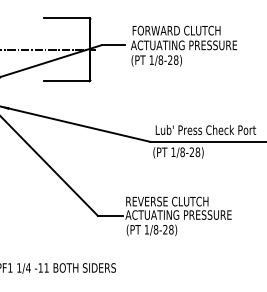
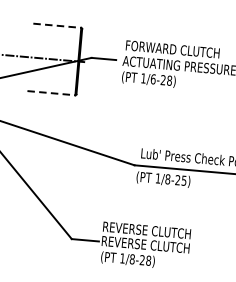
line: (66, 18) -> (56, 26), solid -> dashed
text: (160, 59) -> (152, 78), 1/8-28) -> 1/6-28)
line: (66, 81) -> (50, 93), solid -> dashed
text: (197, 151) -> (183, 179), 1/8-28) -> 1/8-25)
text: (178, 214) -> (157, 245), ACTUATING PRESSURE -> REVERSE CLUTCH

